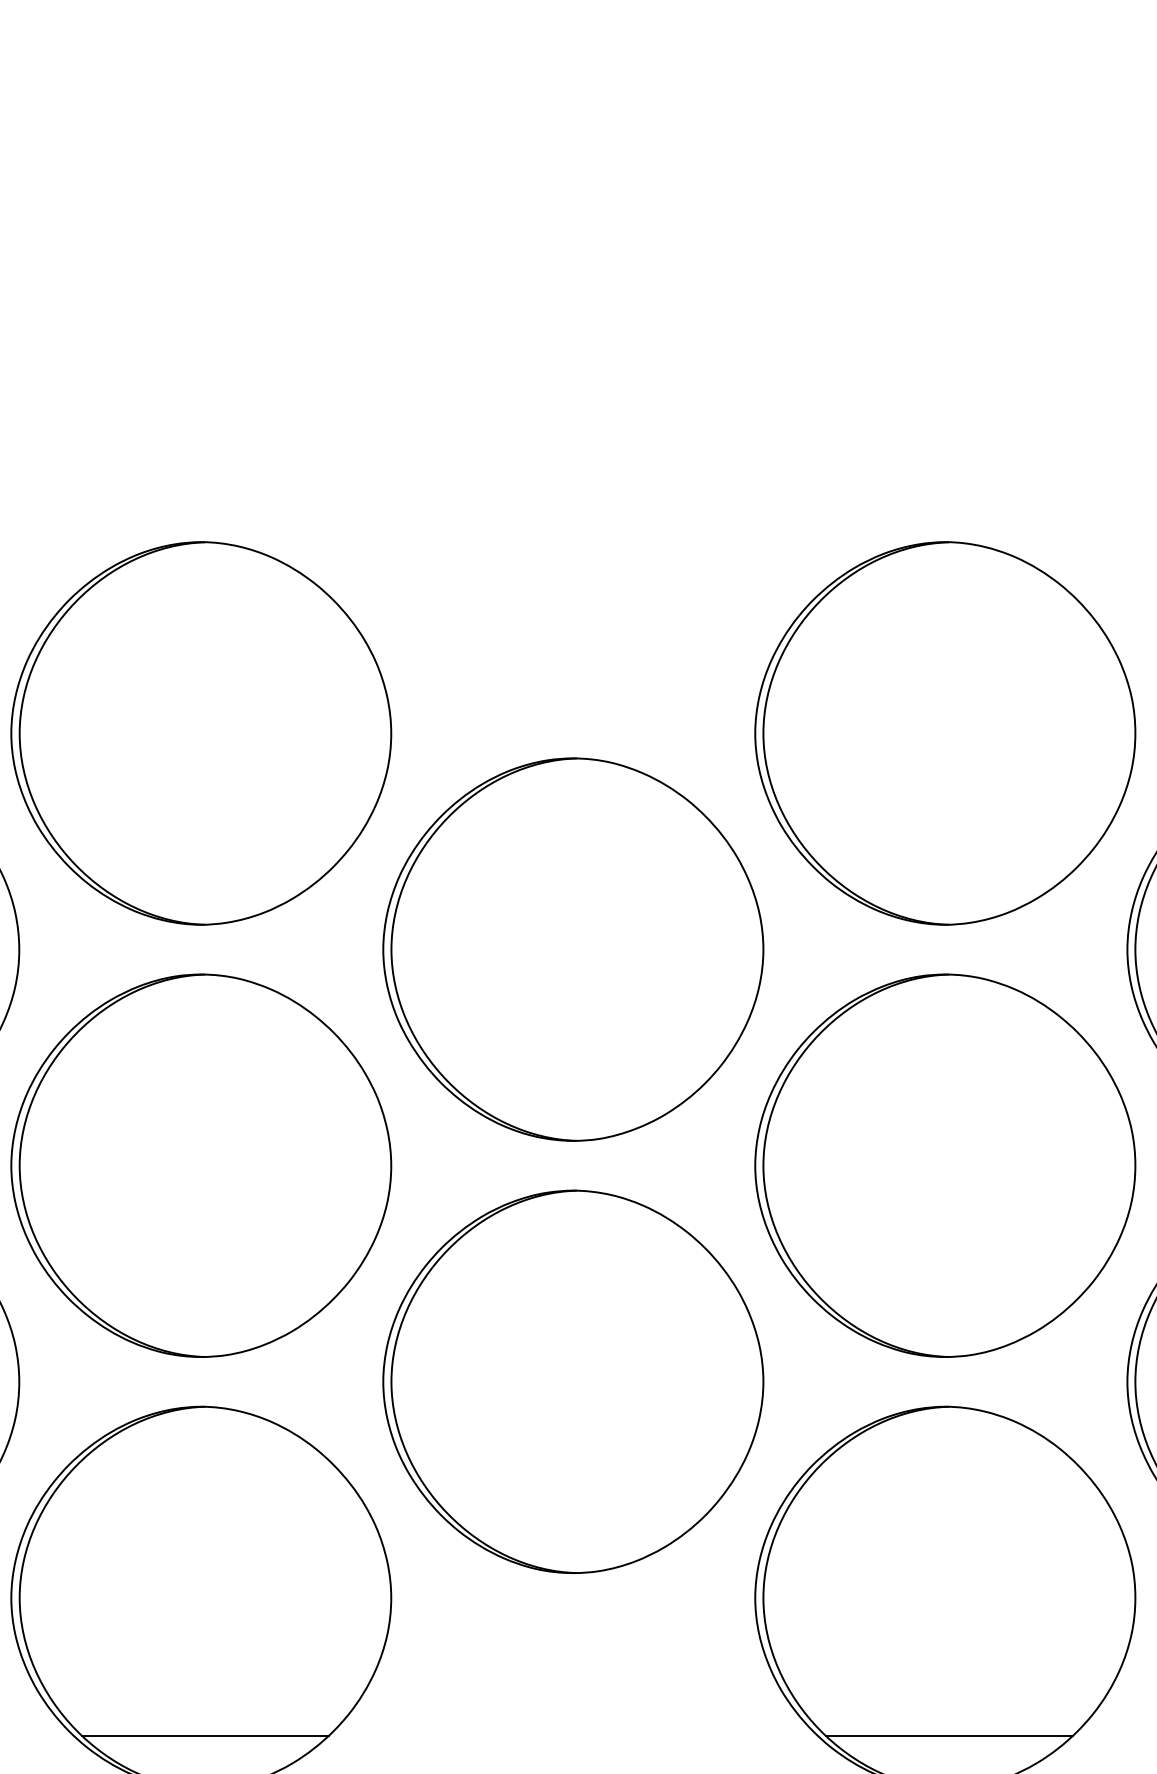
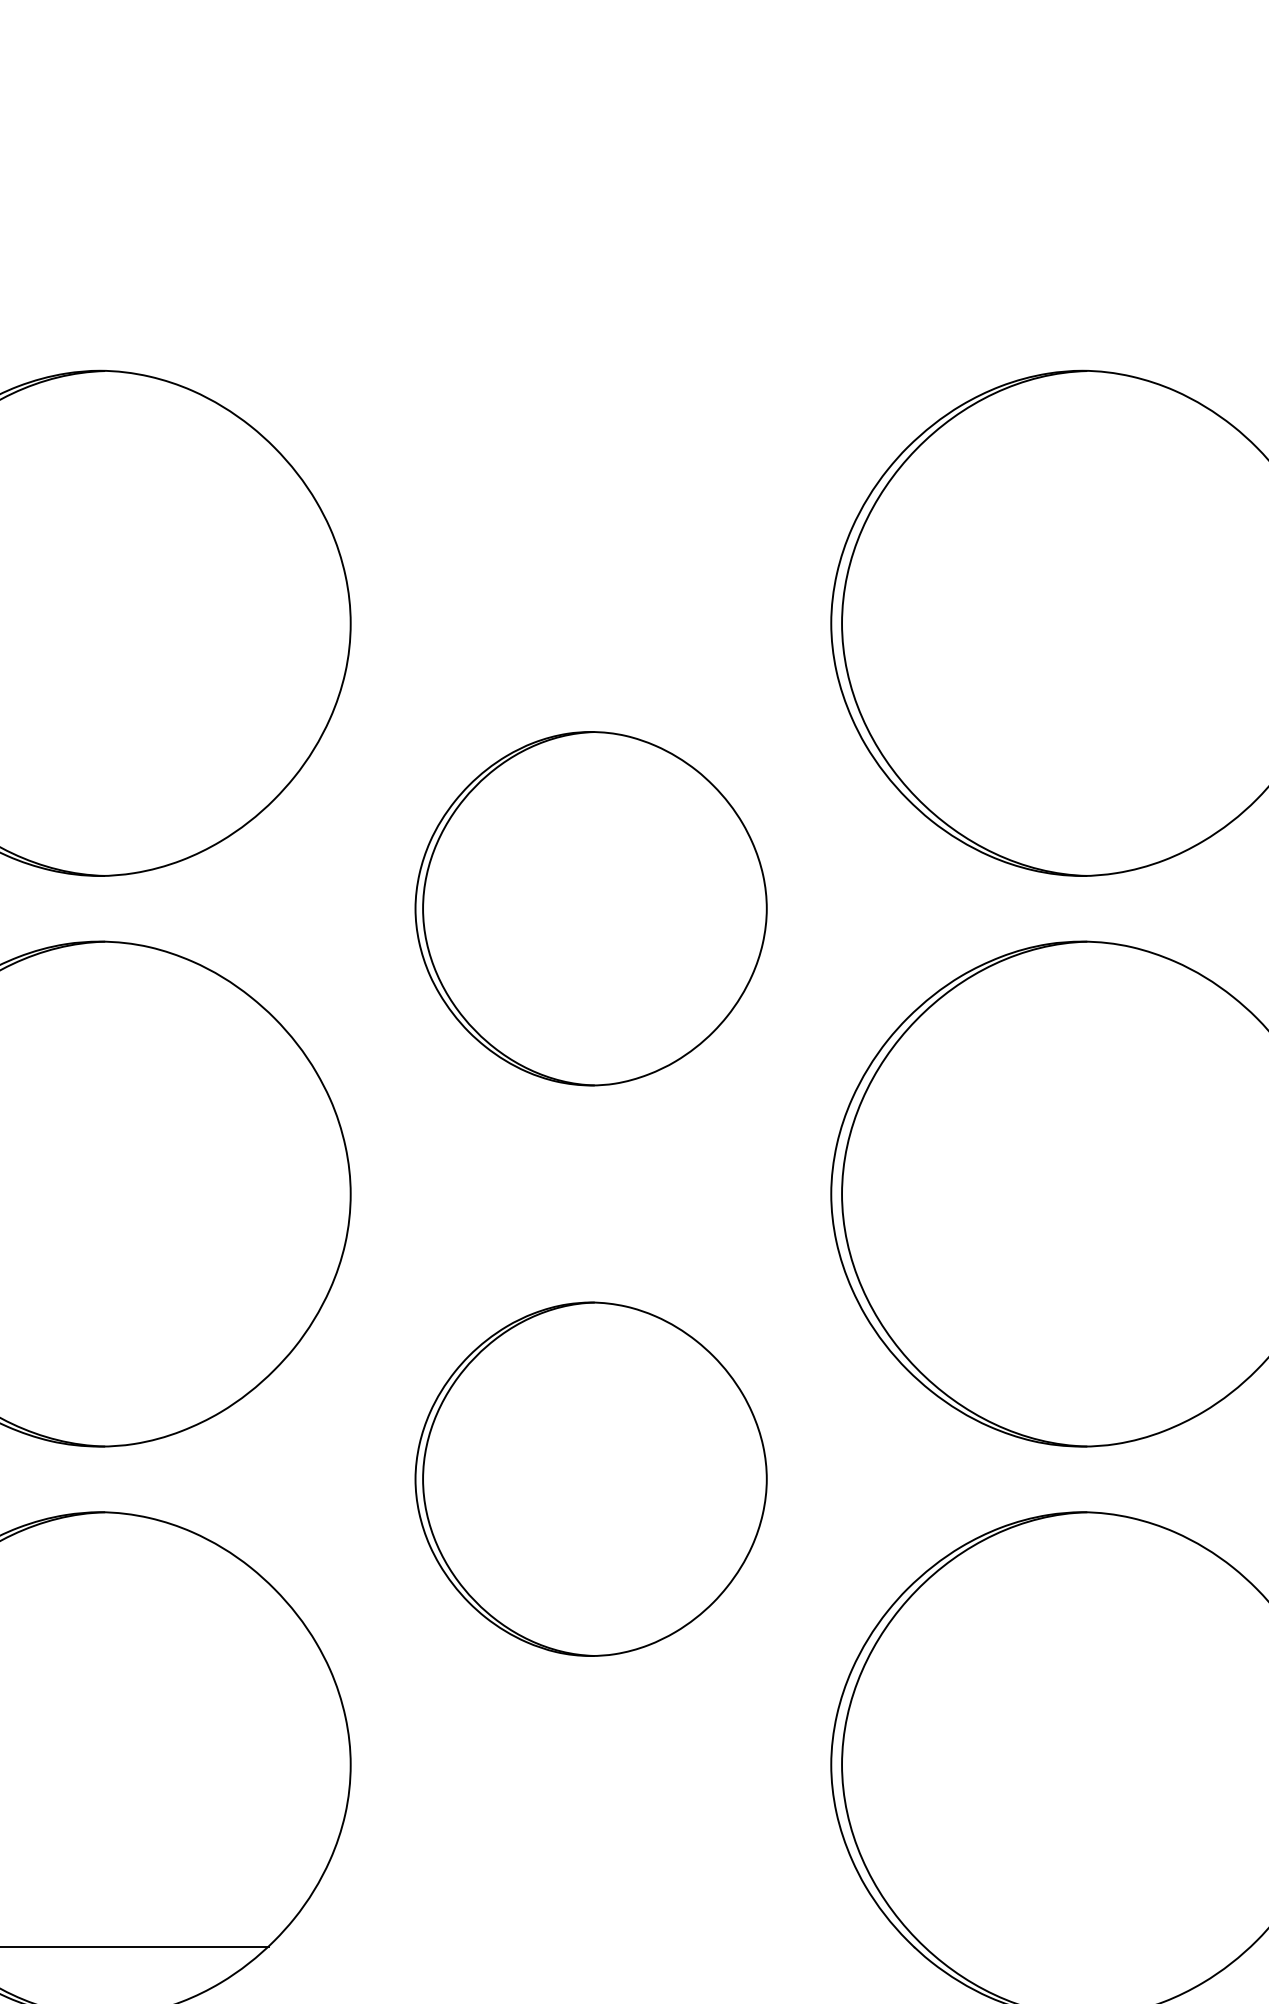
part: (573, 949) -> (591, 908), size x0.7
part: (573, 1381) -> (591, 1478), size x0.7
line: (949, 1735) -> (1087, 1946), removed

